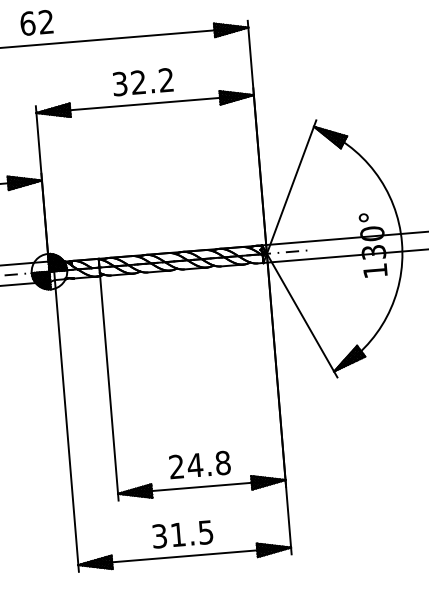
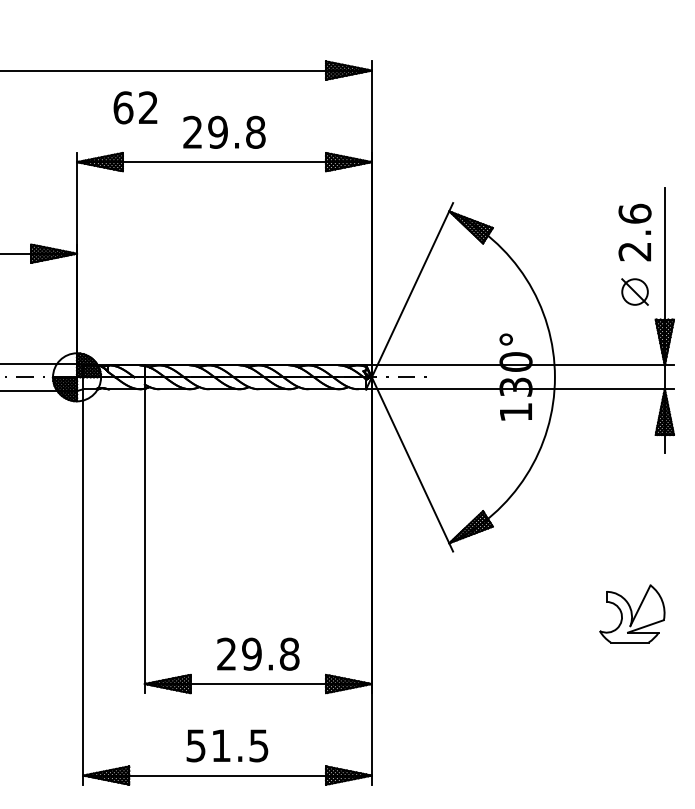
text: (36, 22) -> (135, 107), moved
text: (143, 81) -> (224, 131), 32.2 -> 29.8
text: (194, 464) -> (251, 653), 24.8 -> 29.8
text: (159, 536) -> (196, 745), 31.5 -> 51.5

